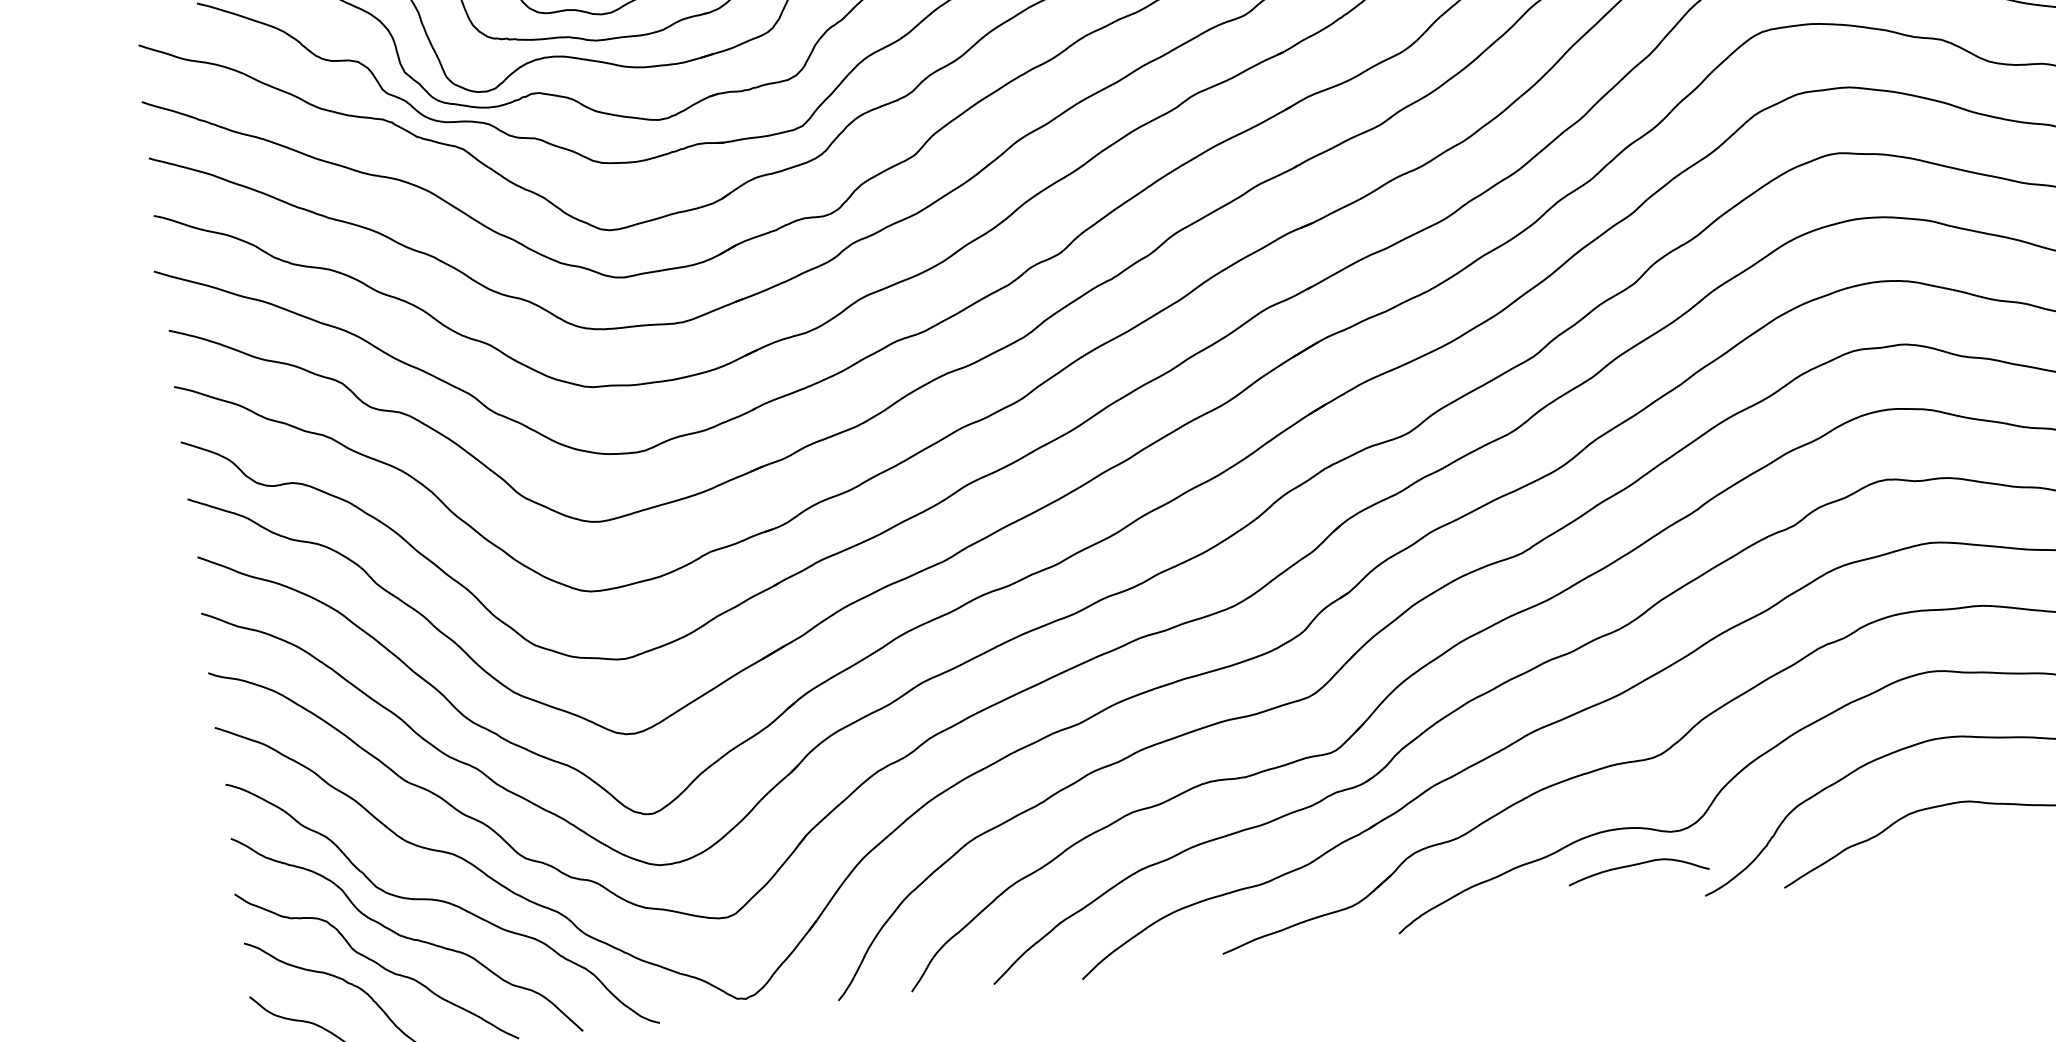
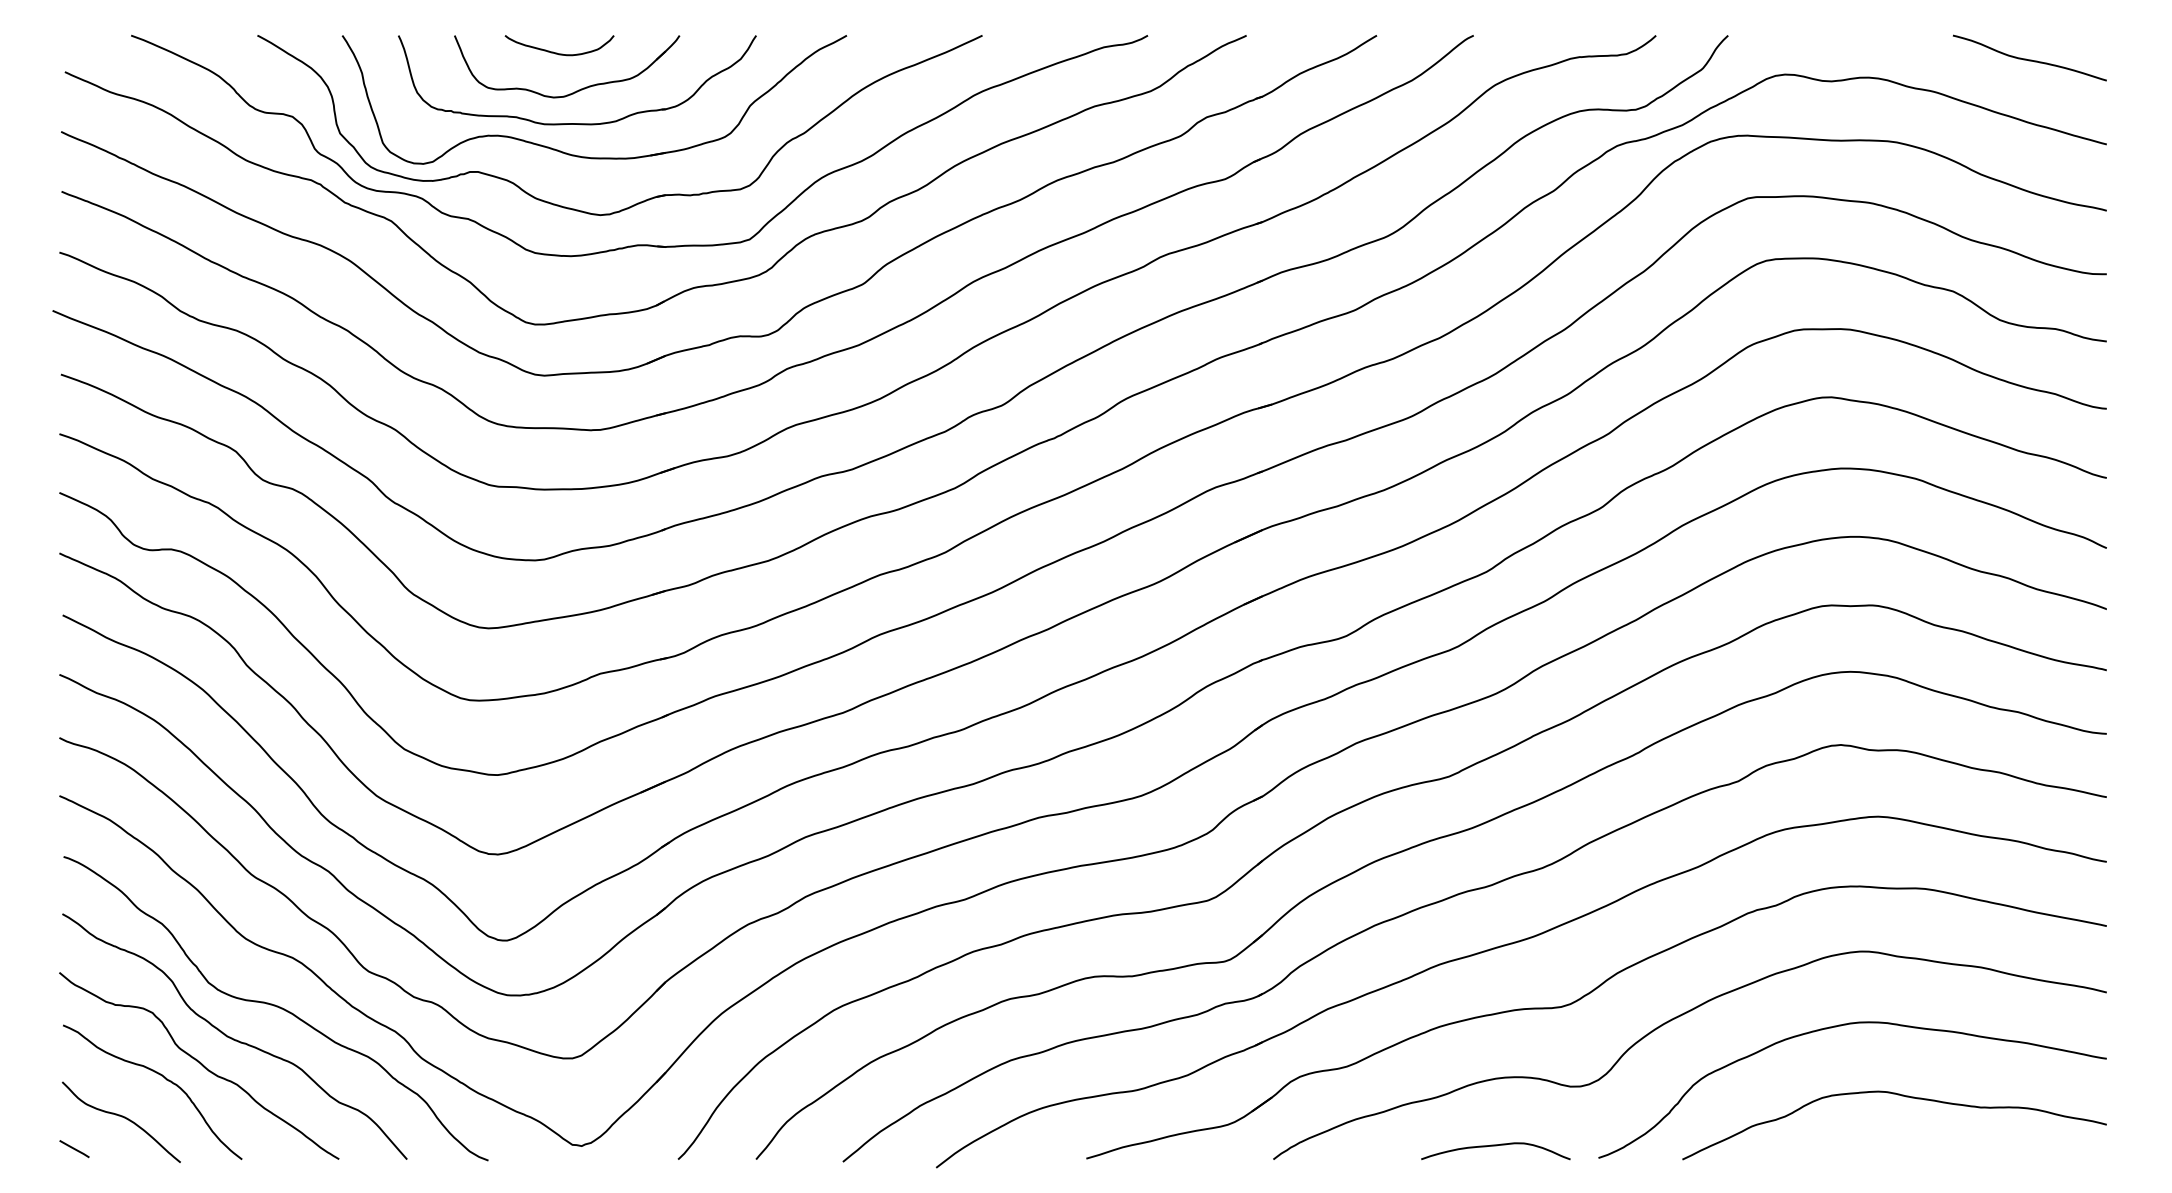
curve: (1637, 865) -> (1495, 1146), moved

